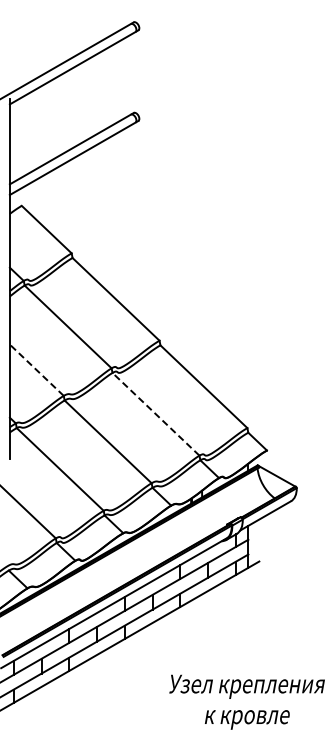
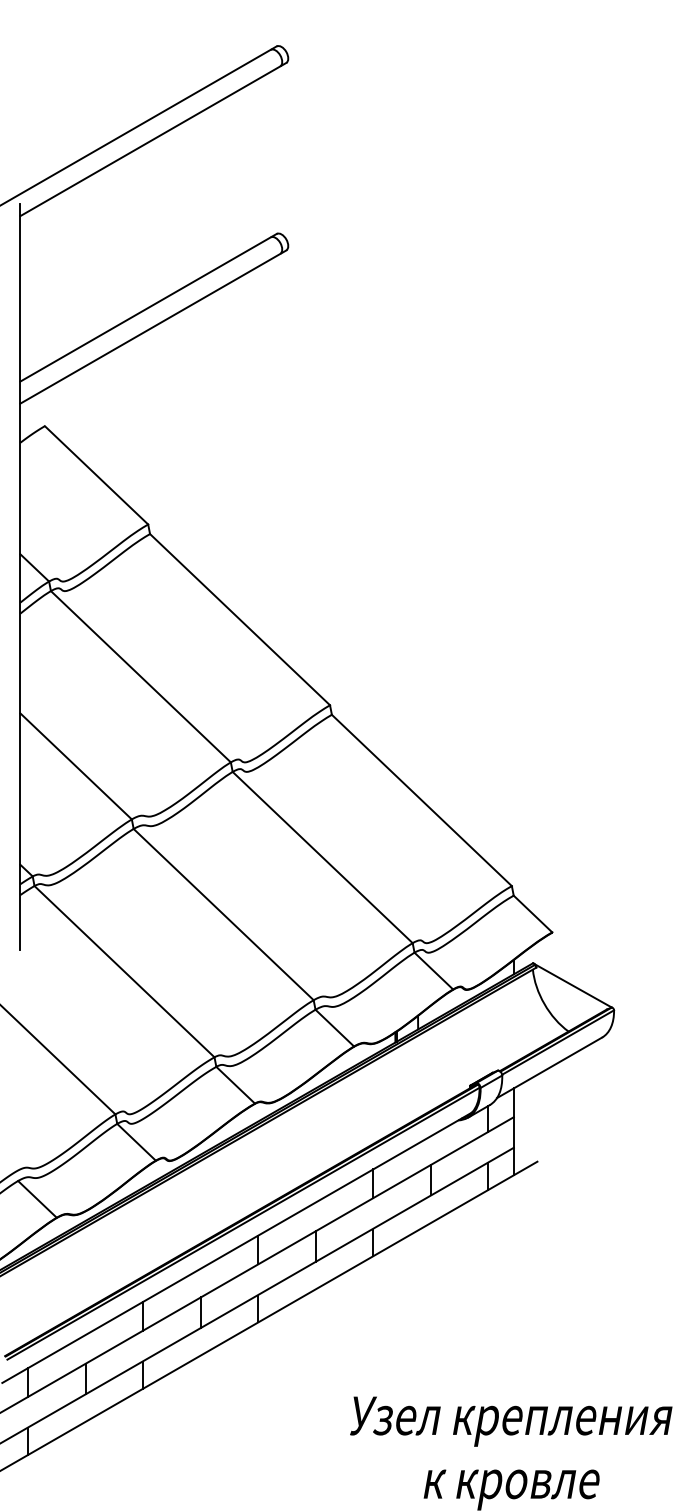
line: (36, 369) -> (75, 764), dashed -> solid
line: (155, 413) -> (321, 855), dashed -> solid

